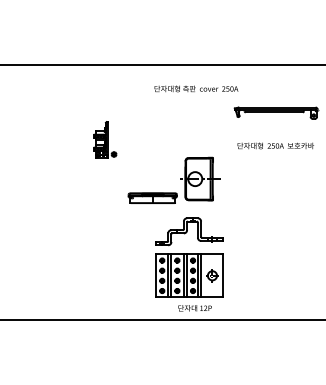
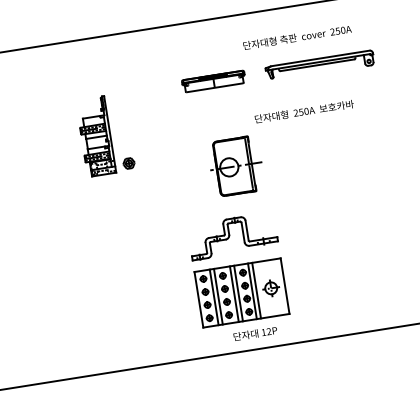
text: (196, 88) -> (297, 36), moved
part: (105, 139) -> (105, 134), size x1.67
text: (275, 145) -> (303, 111), moved
part: (152, 197) -> (213, 80), moved

